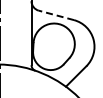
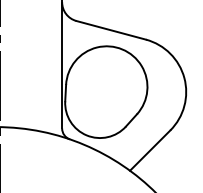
line: (55, 15) -> (109, 30), dashed -> solid

